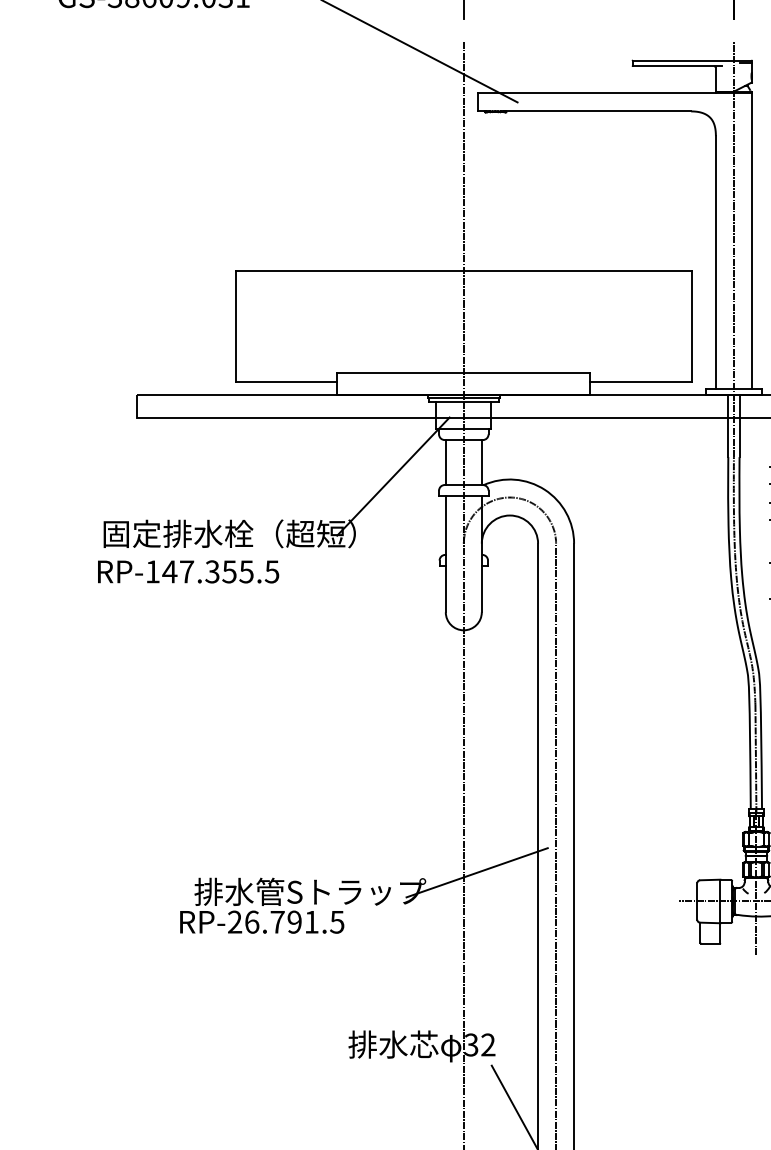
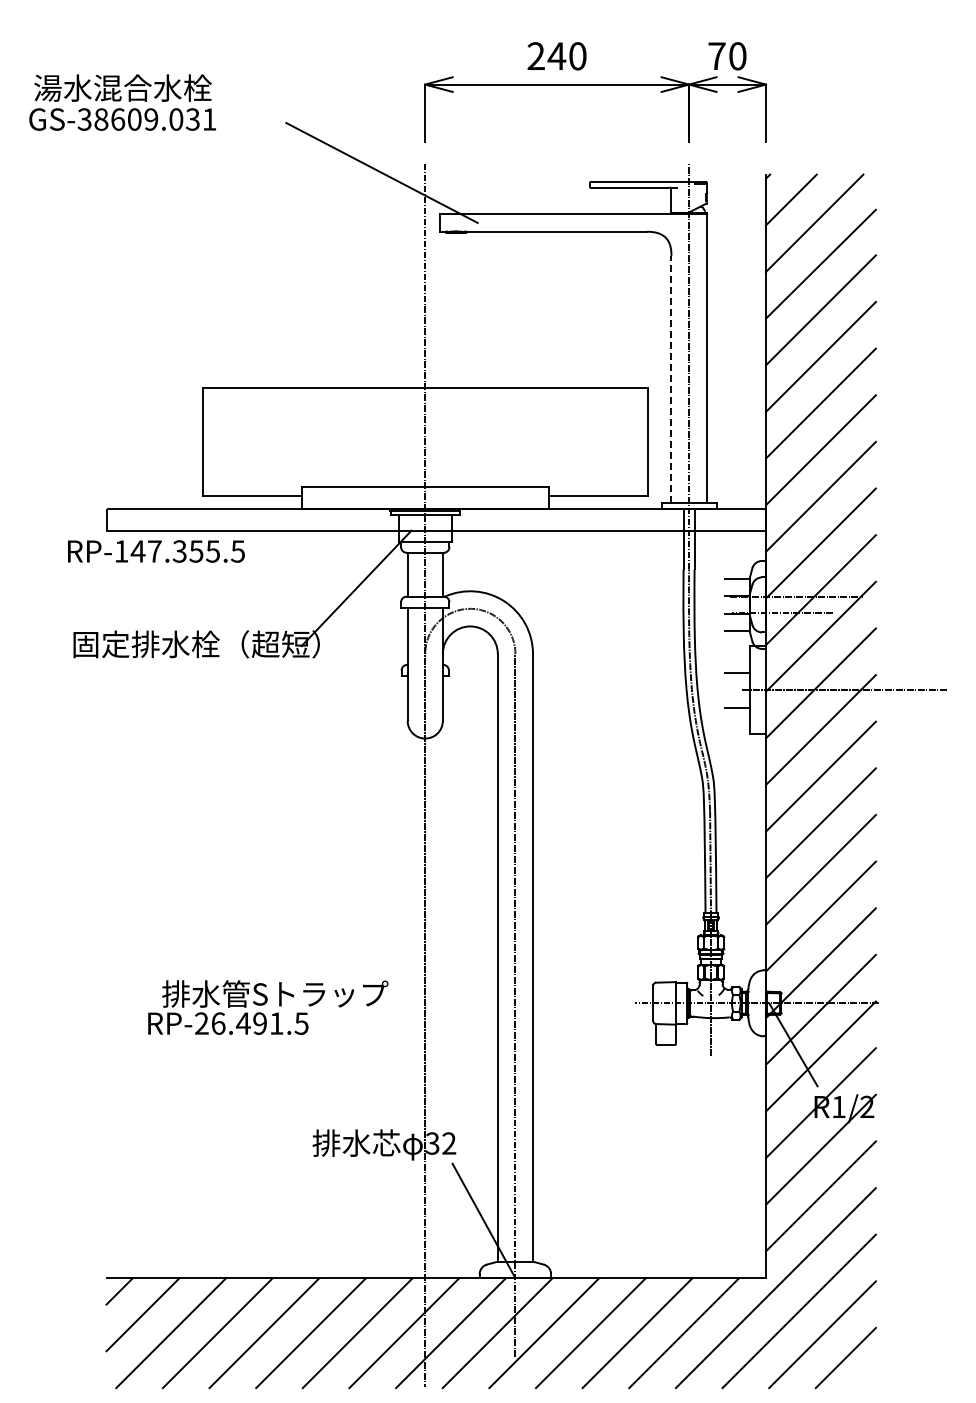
line: (715, 262) -> (671, 379), solid -> dashed
text: (188, 571) -> (156, 551), moved
line: (477, 872) -> (438, 975), removed
text: (276, 922) -> (242, 1023), RP-26.791.5 -> RP-26.491.5

